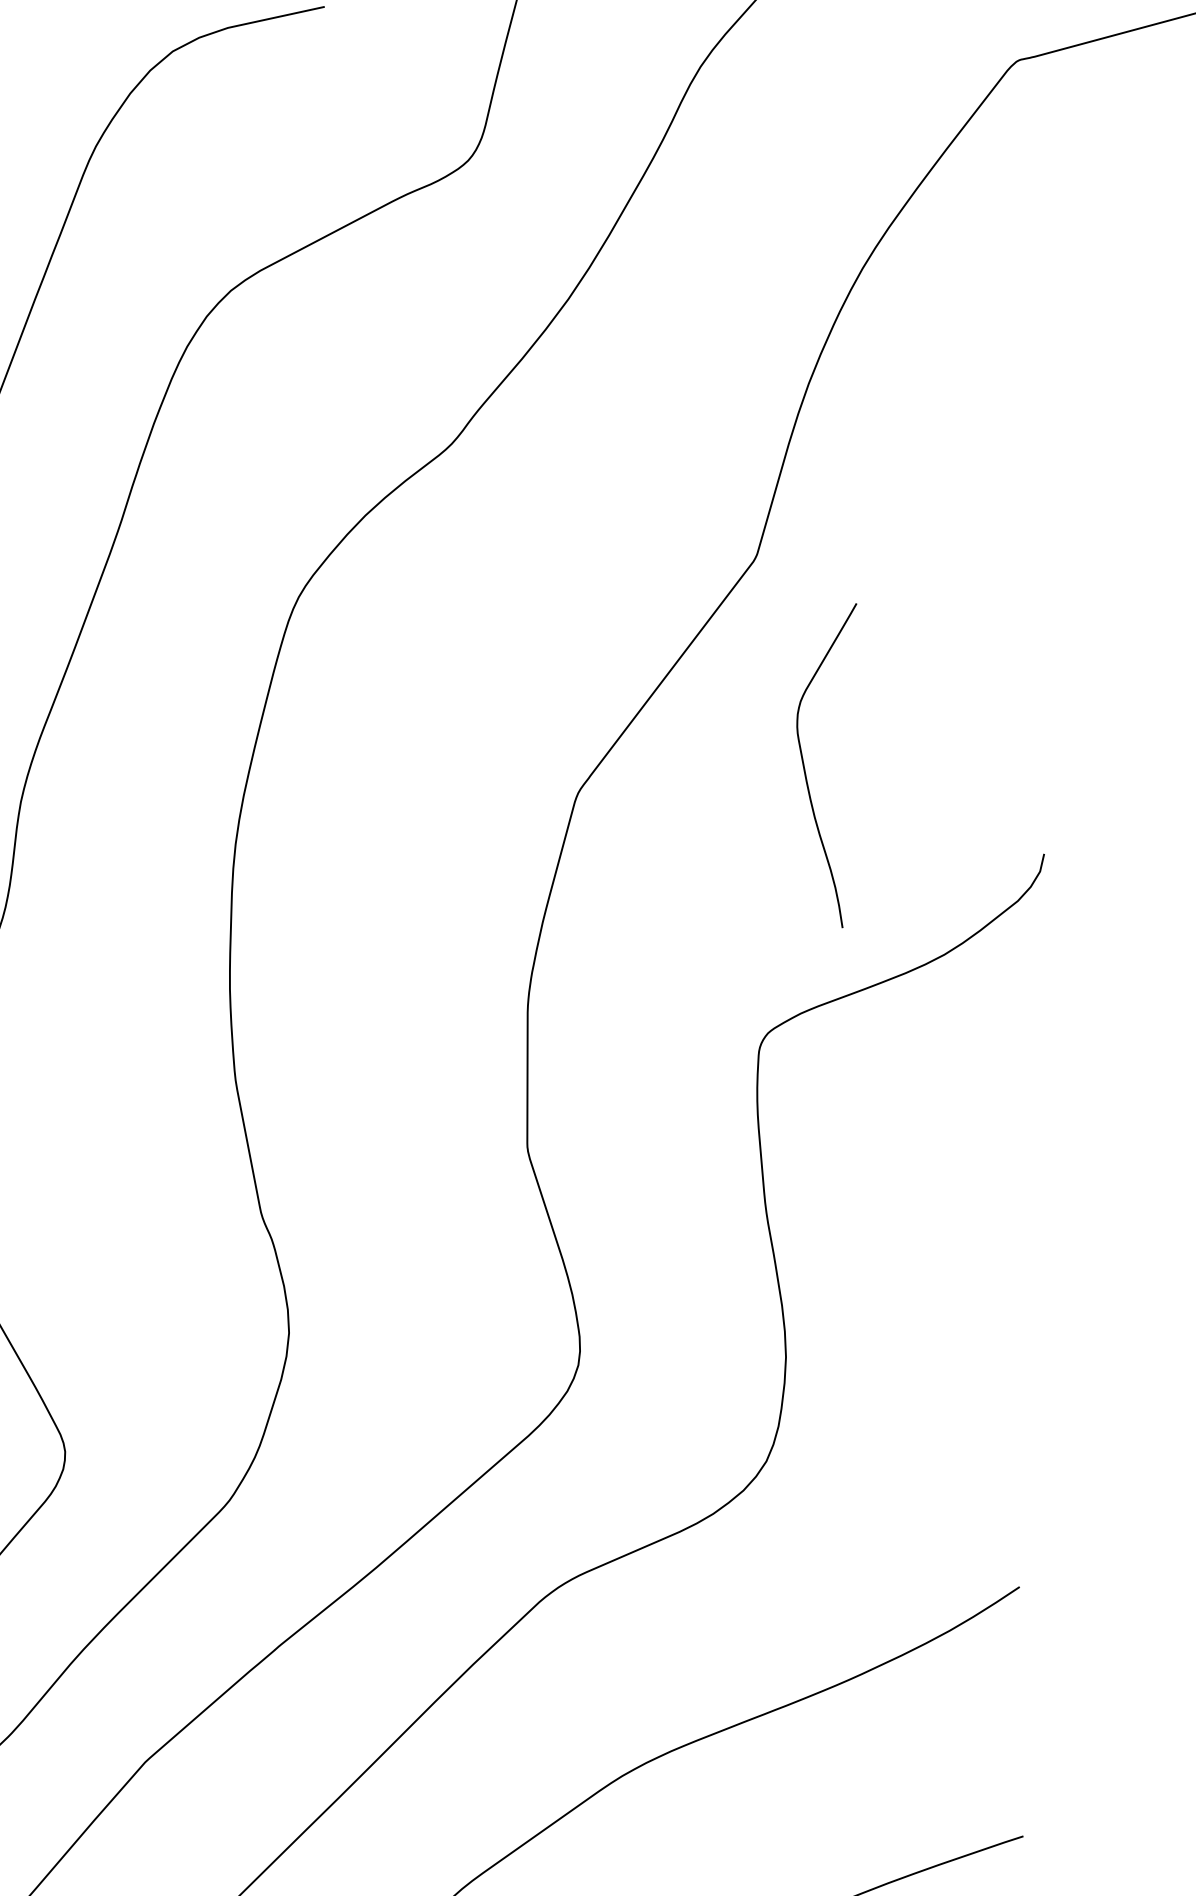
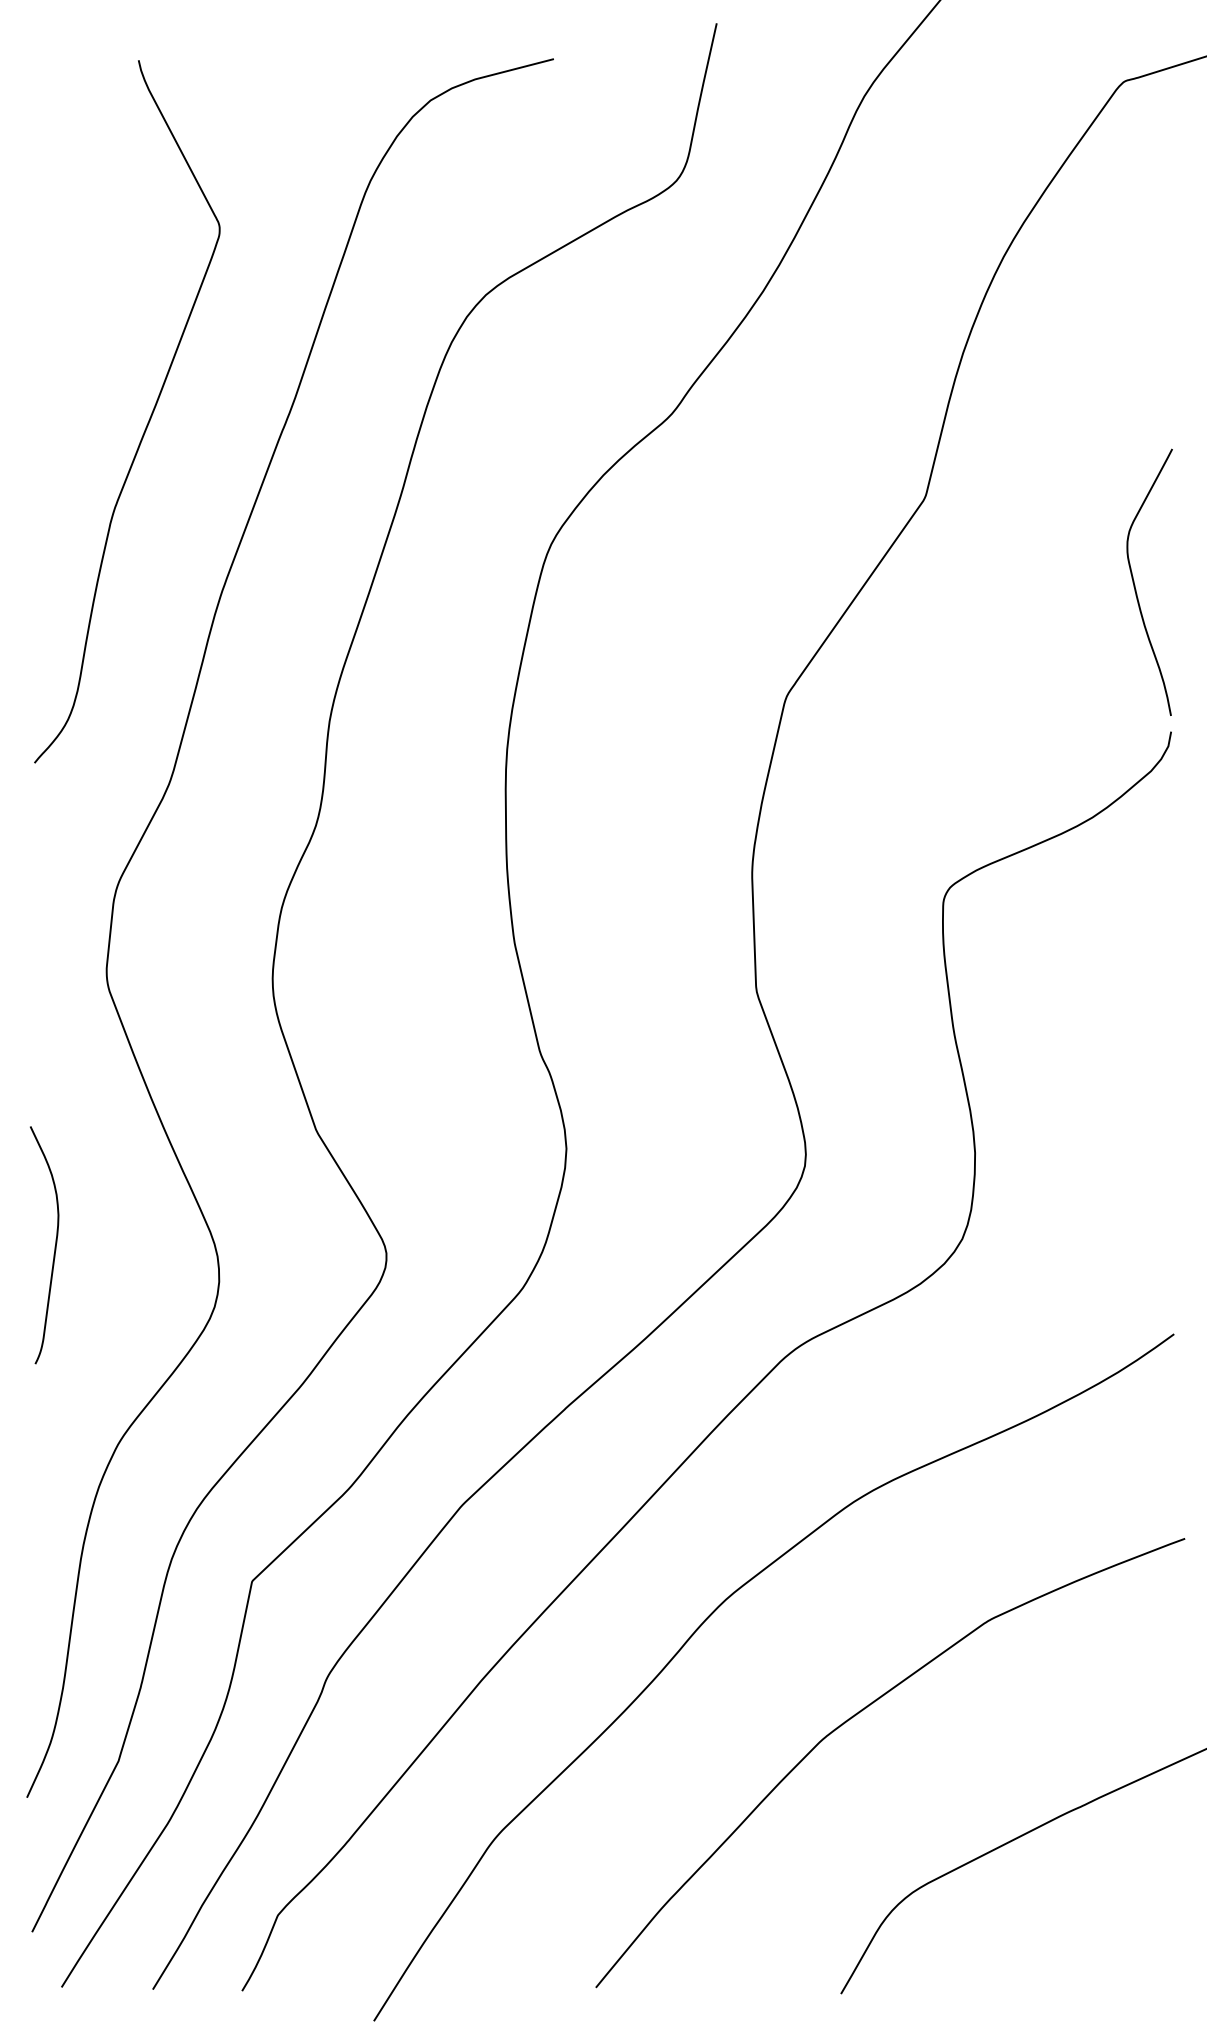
curve: (805, 767) -> (1135, 585), moved

